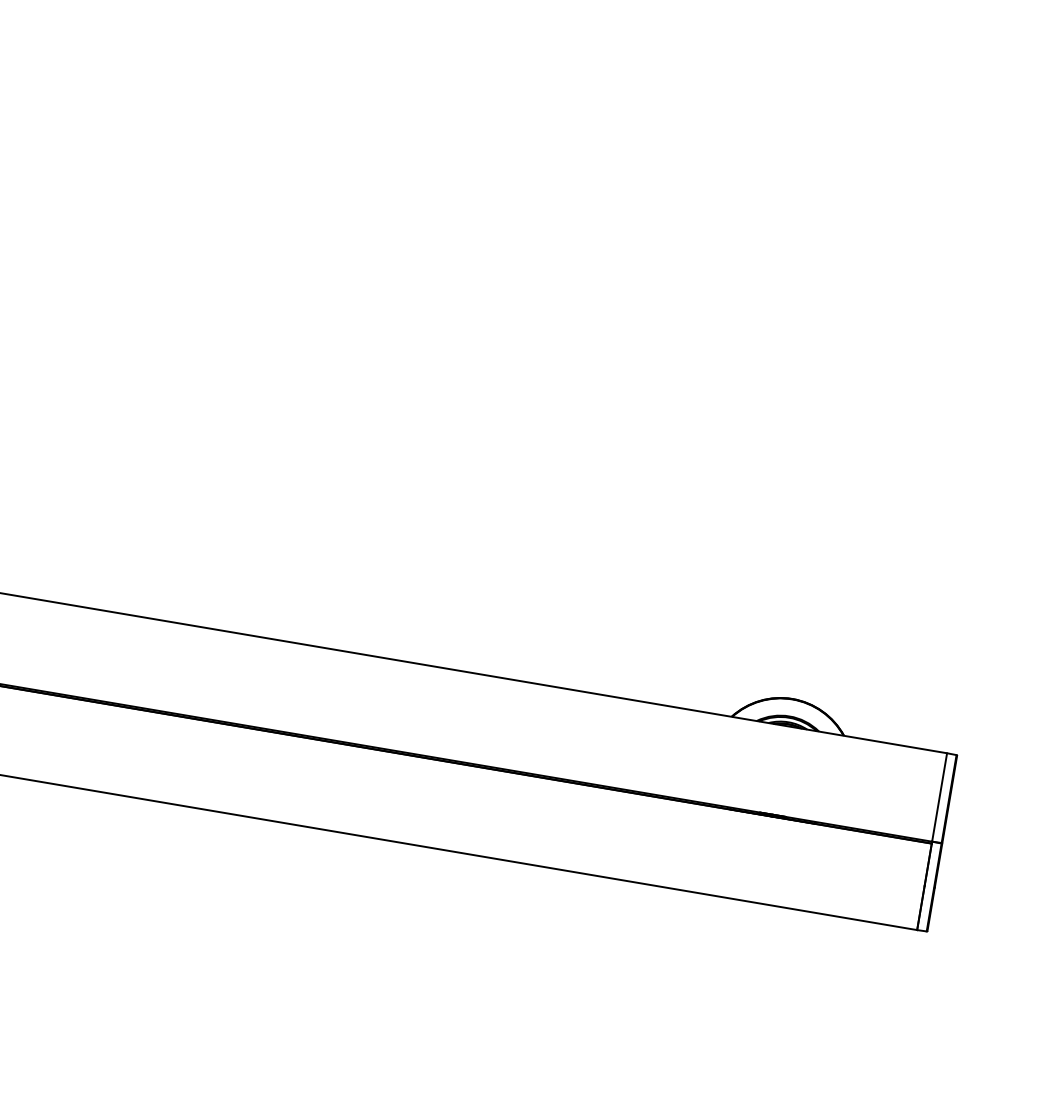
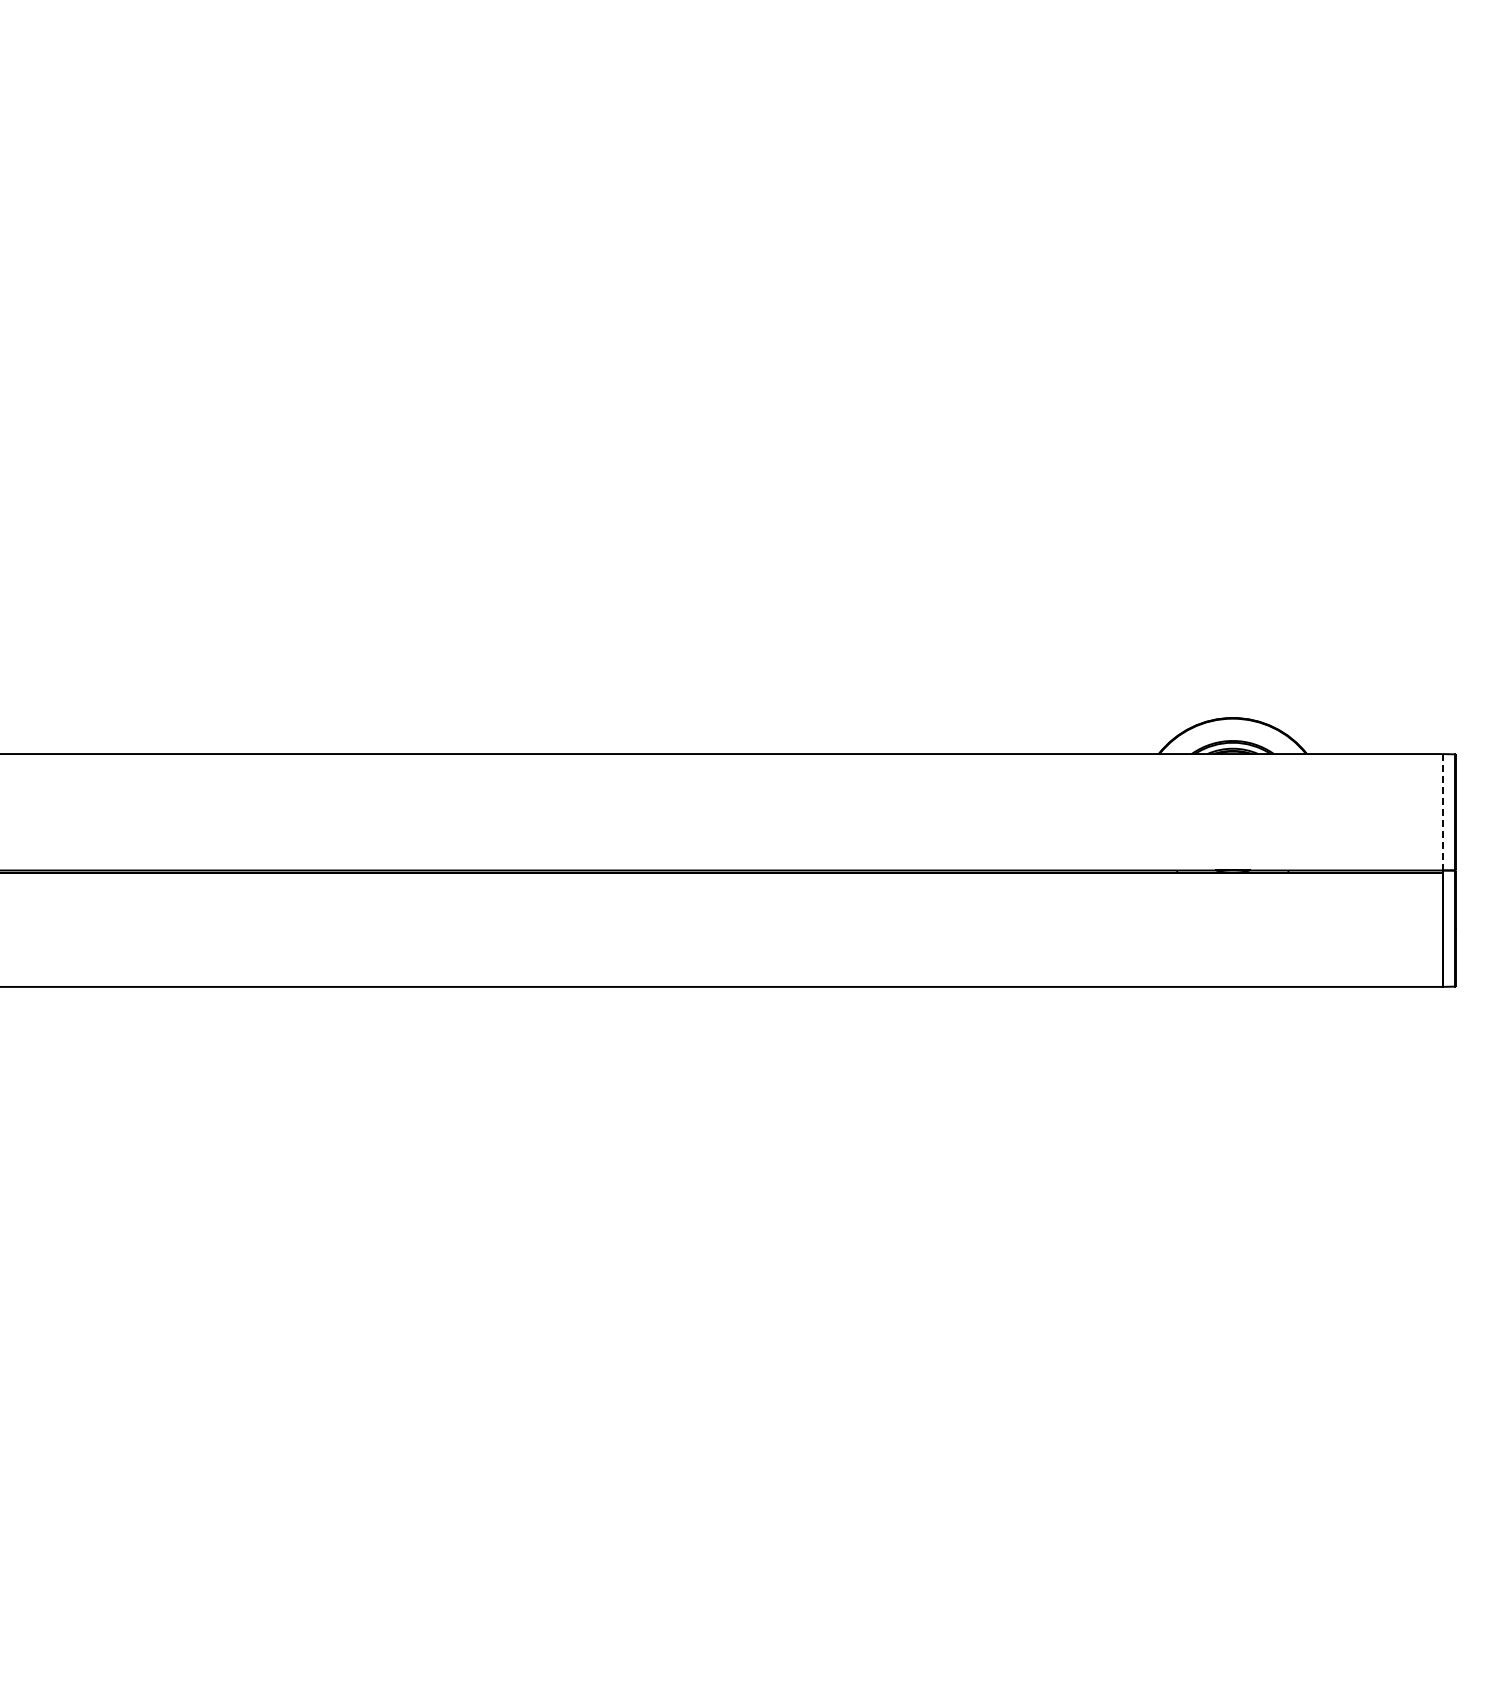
line: (939, 797) -> (1442, 812), solid -> dashed

